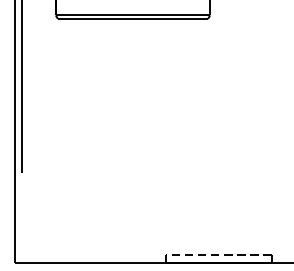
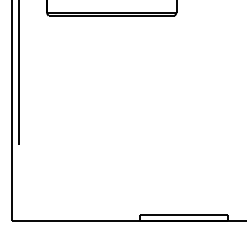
line: (218, 254) -> (183, 214), dashed -> solid

